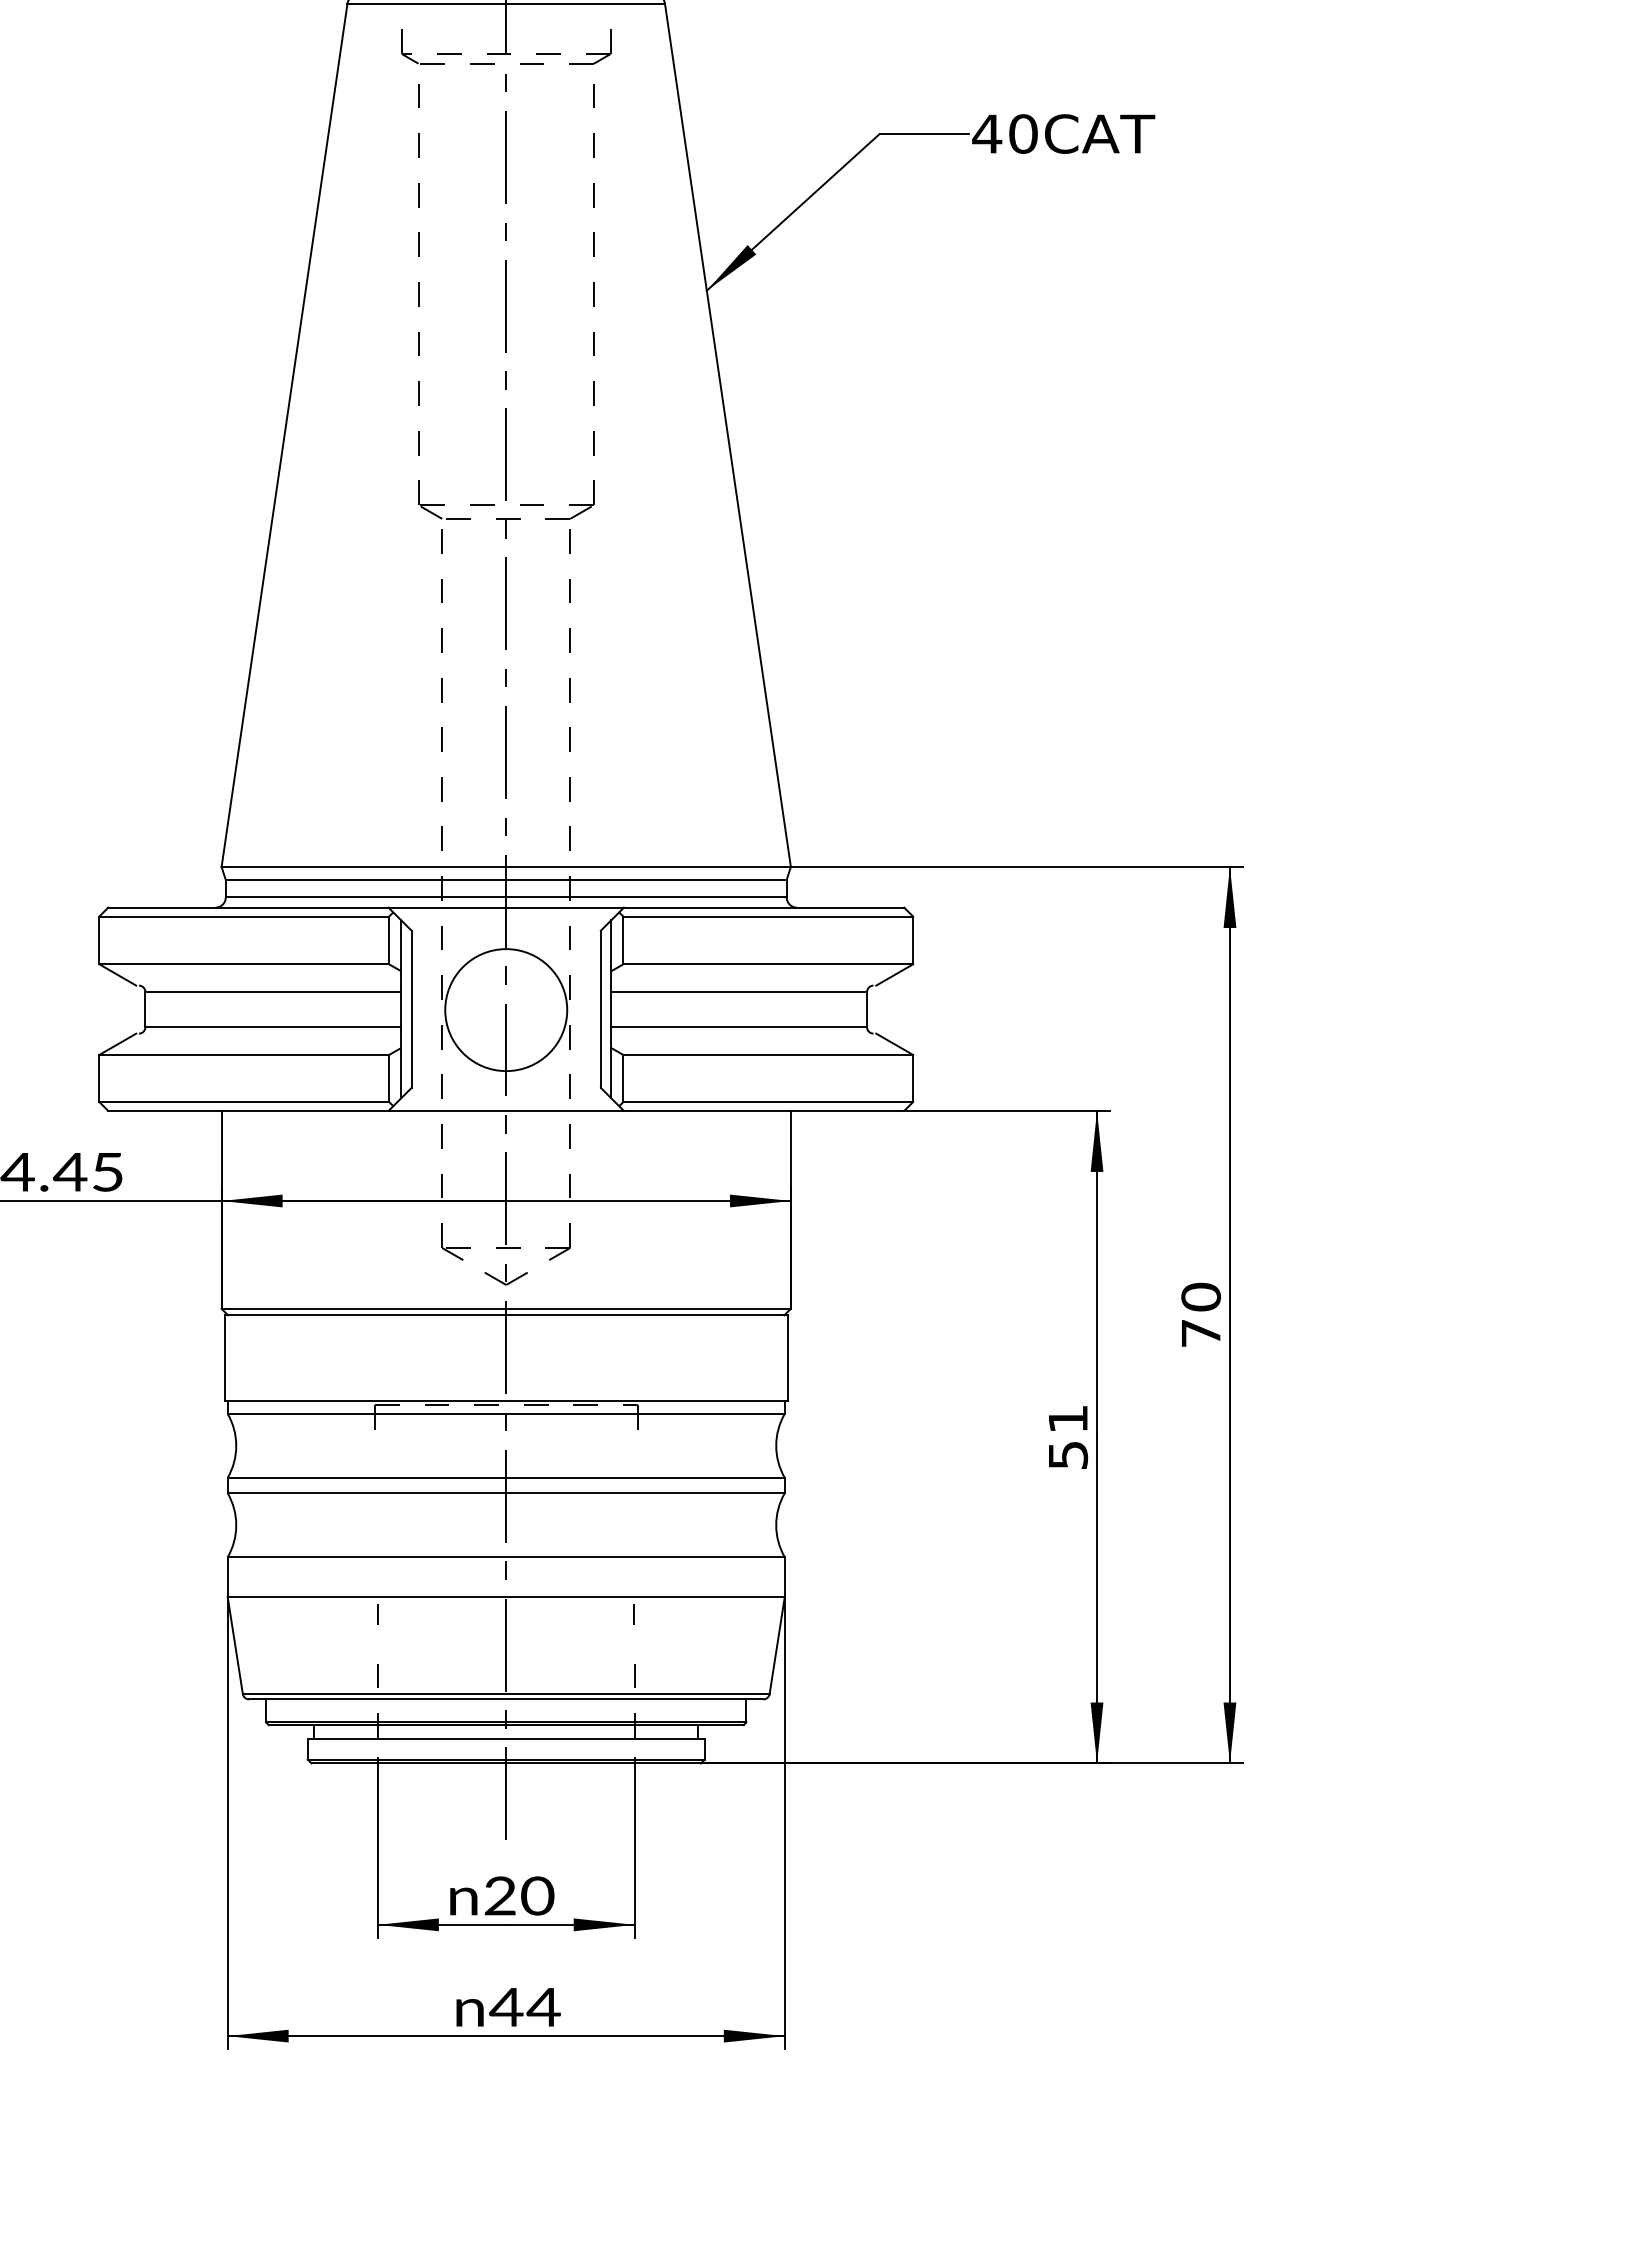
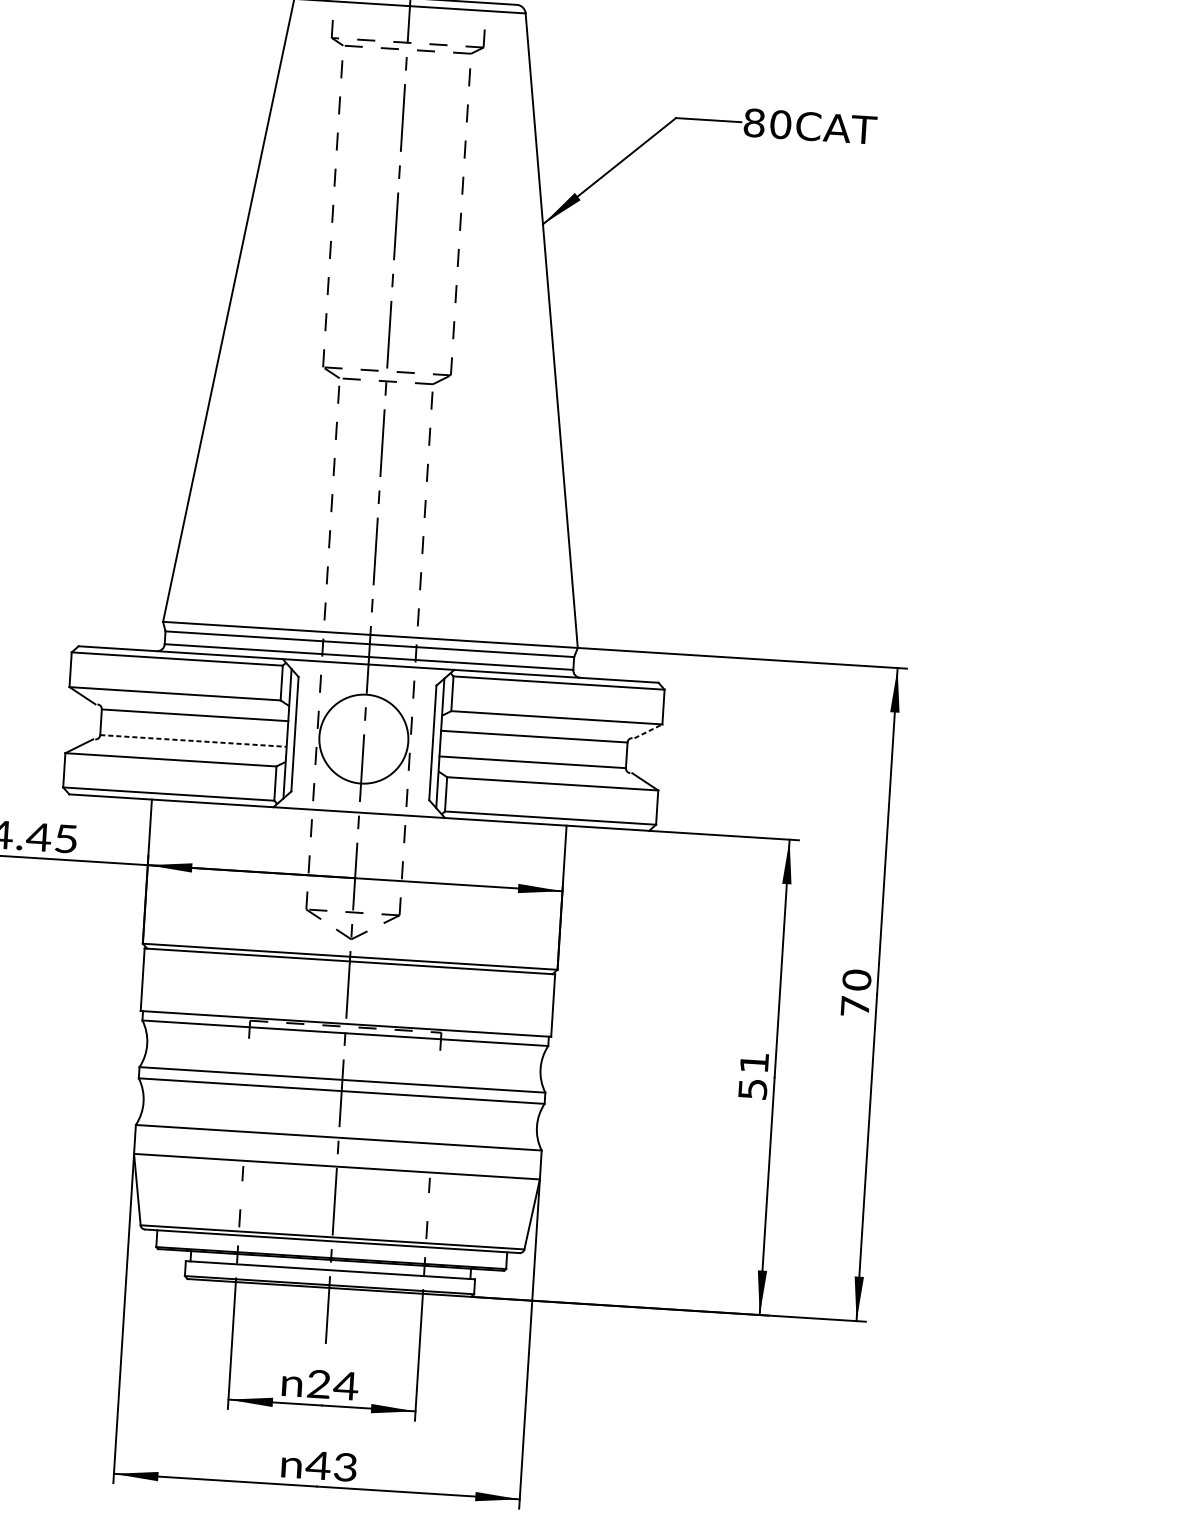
text: (987, 133) -> (754, 122), 40CAT -> 80CAT
line: (895, 974) -> (649, 731), solid -> dashed
line: (273, 1027) -> (193, 741), solid -> dashed
text: (537, 1895) -> (346, 1385), 20 -> 24
text: (543, 2006) -> (345, 1466), 44 -> 43

